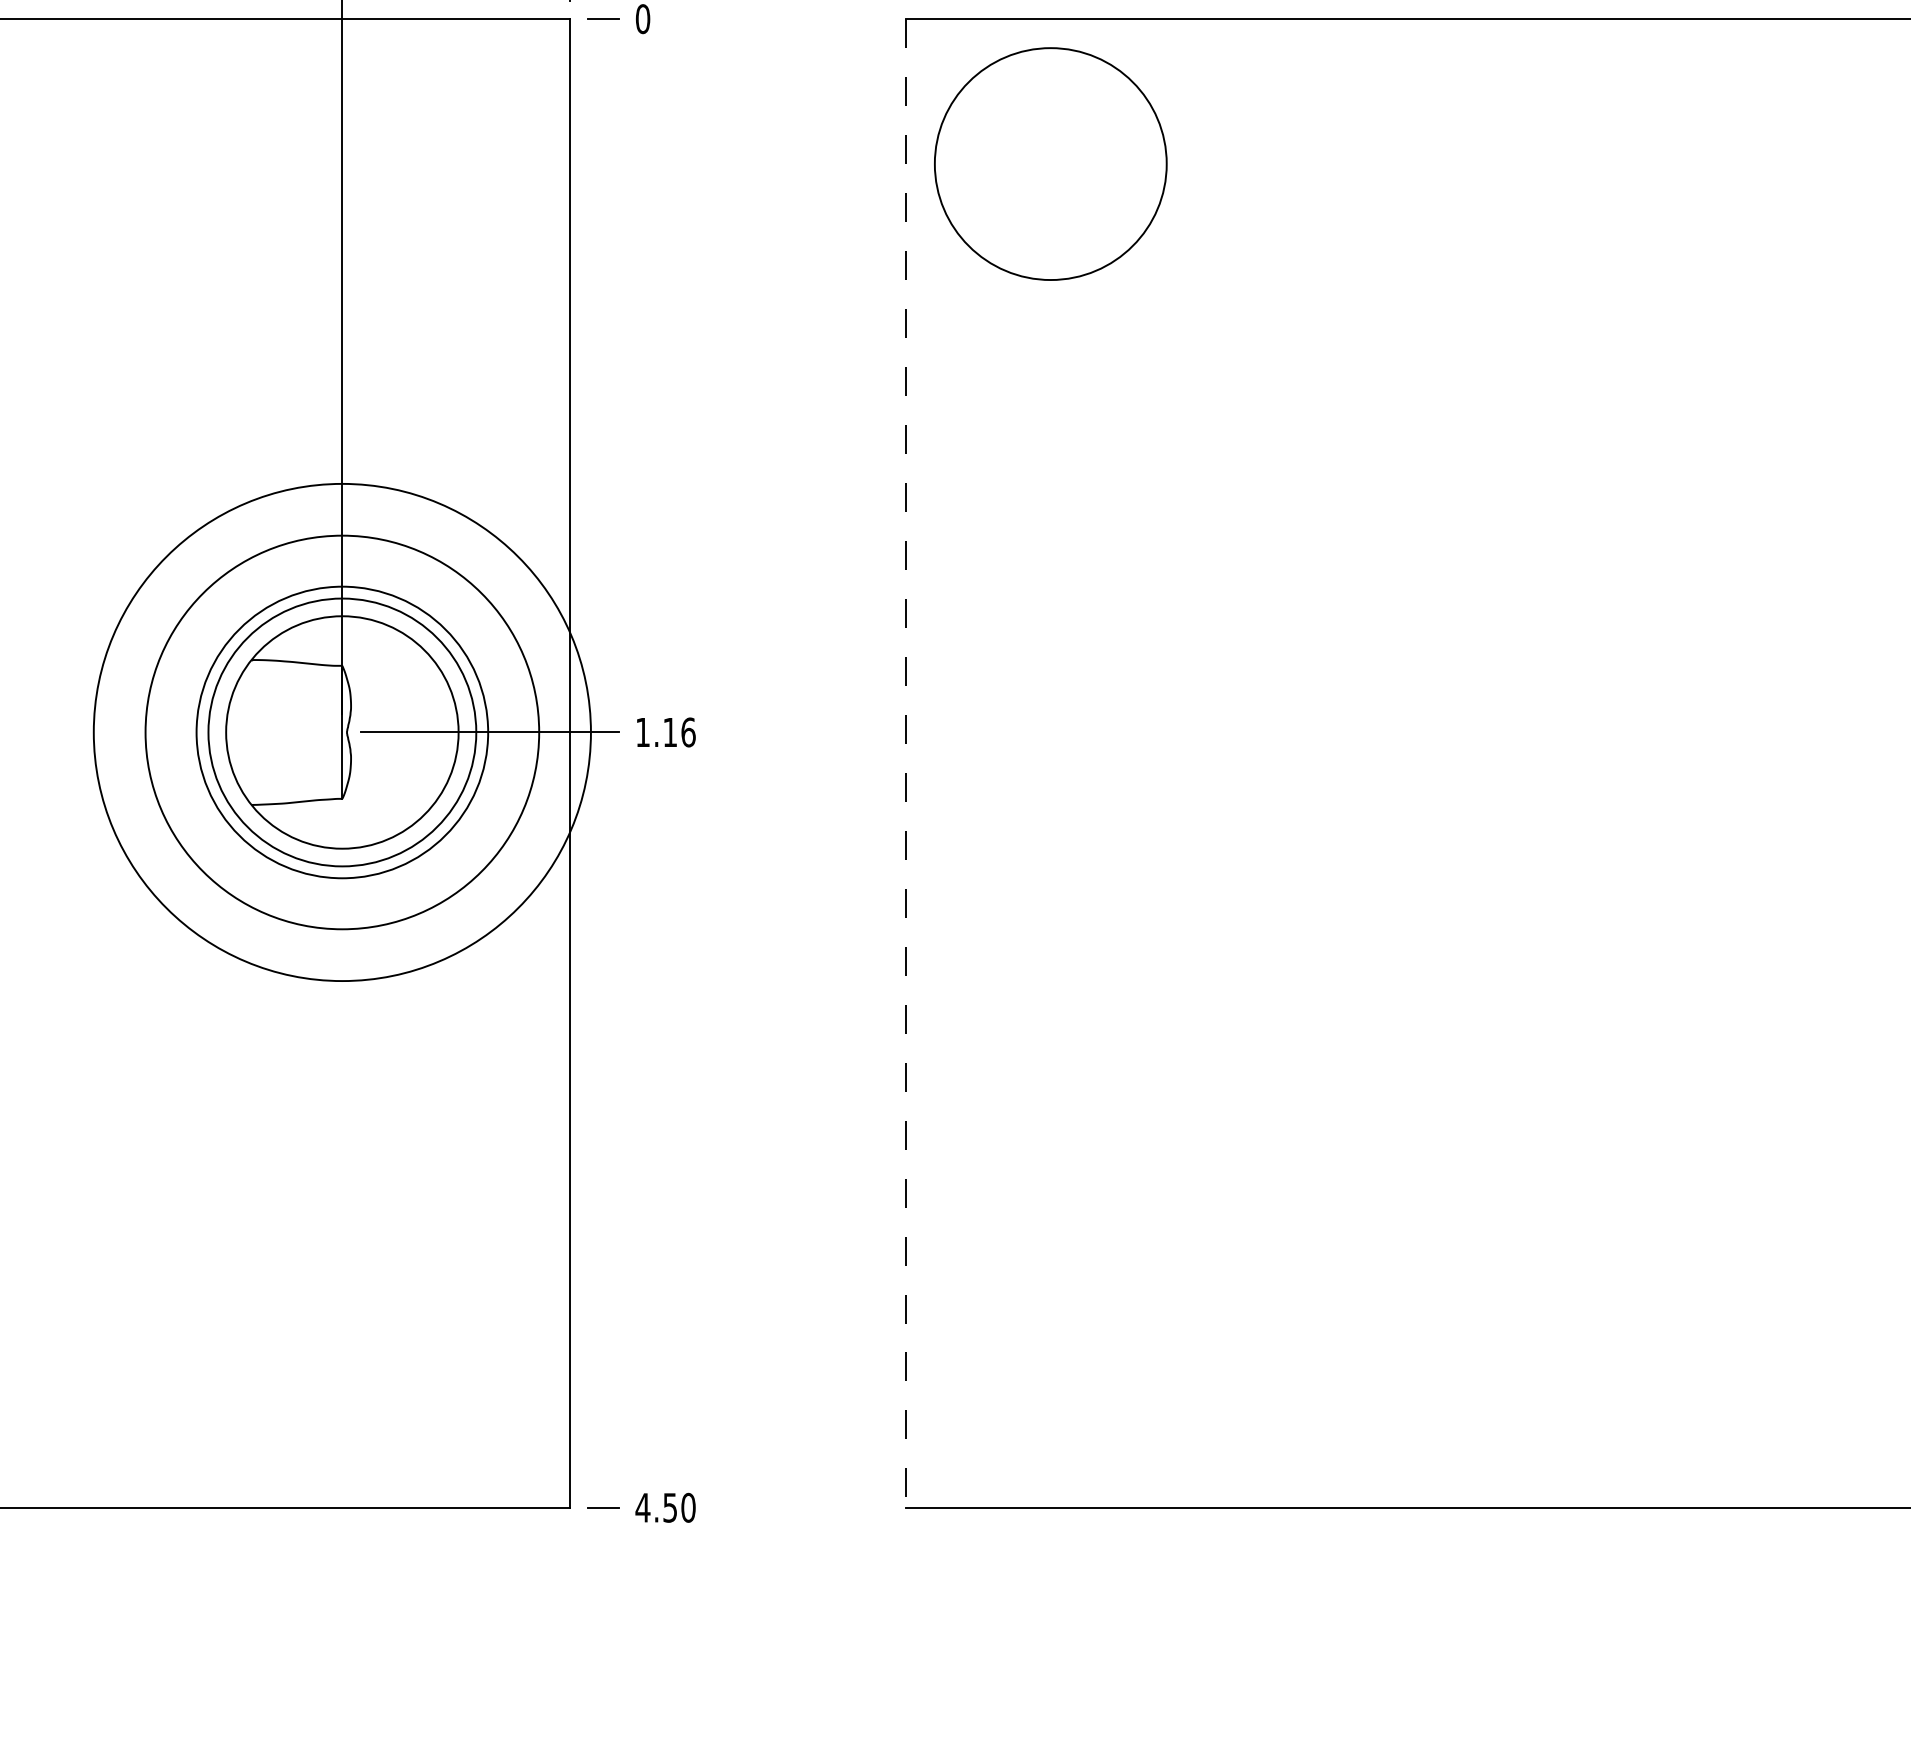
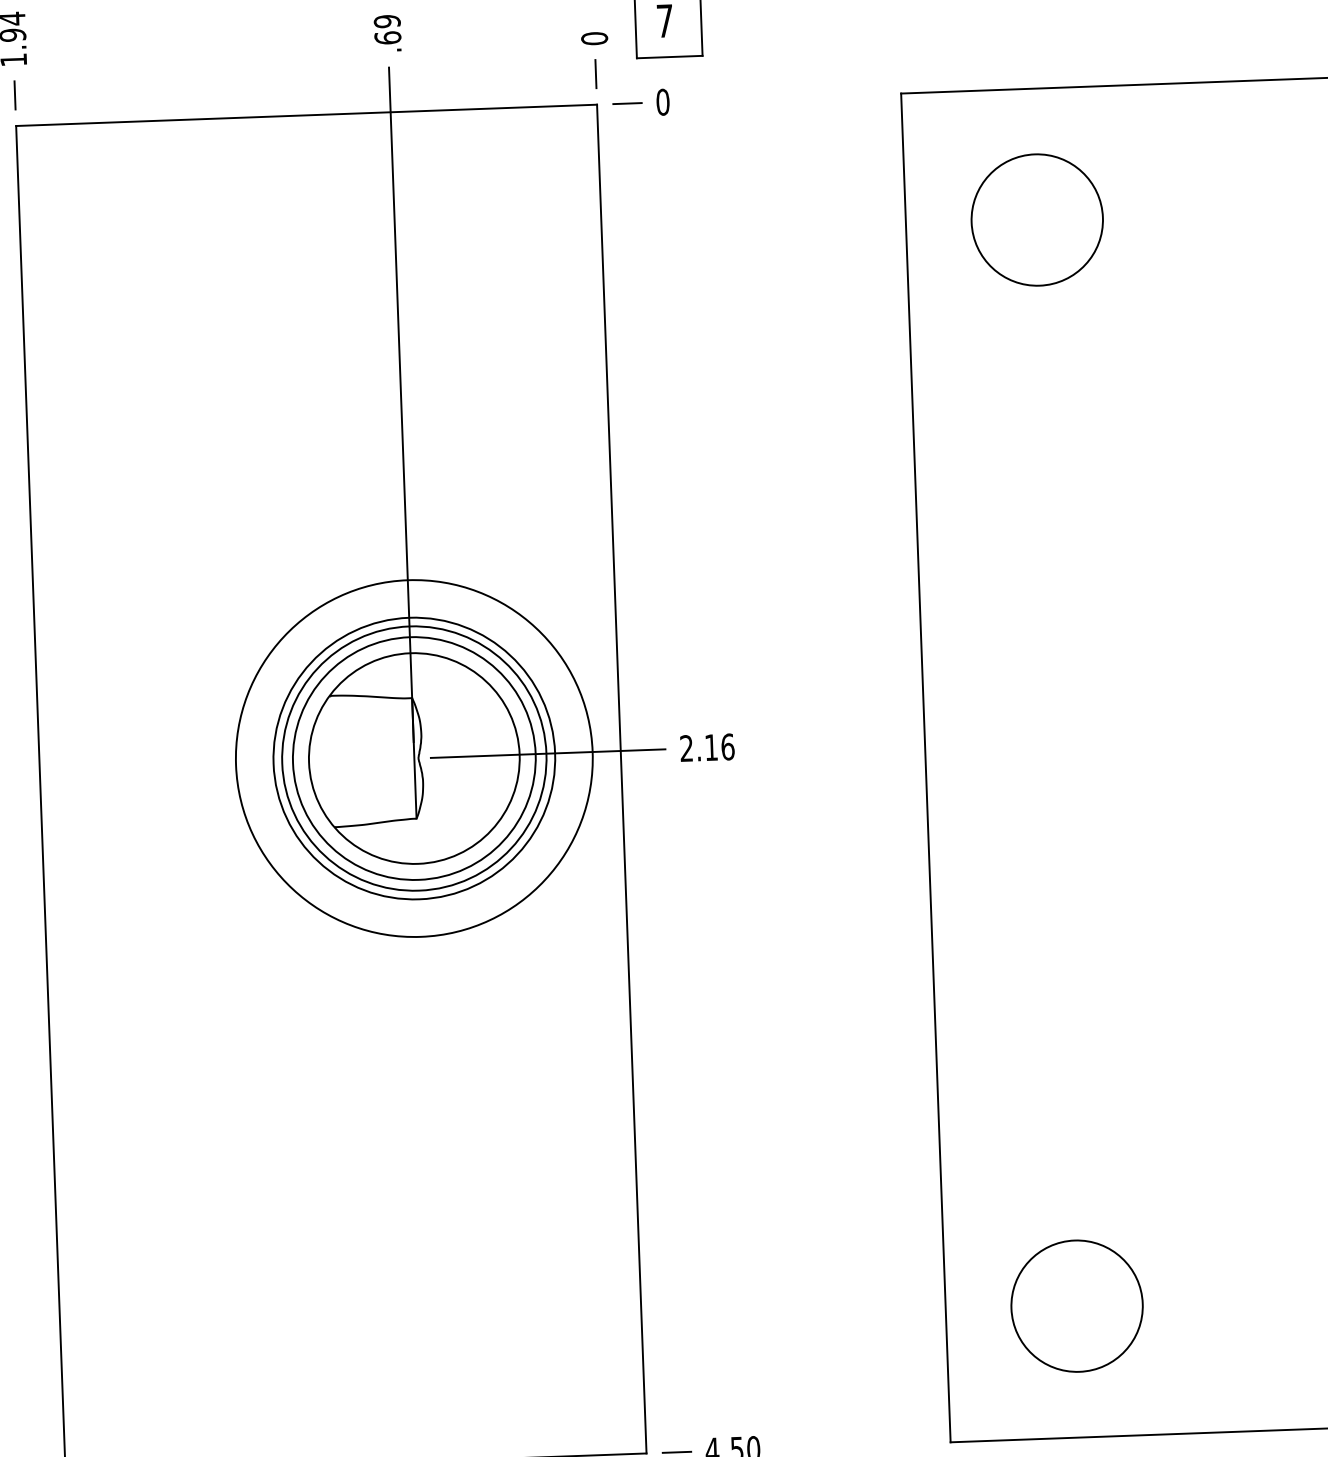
circle: (1050, 163) -> (1036, 219), size x0.62
text: (642, 731) -> (686, 747), 1.16 -> 2.16
circle: (342, 732) -> (414, 758), size x0.62
line: (905, 764) -> (925, 768), dashed -> solid
circle: (1050, 1362) -> (1076, 1305), added

